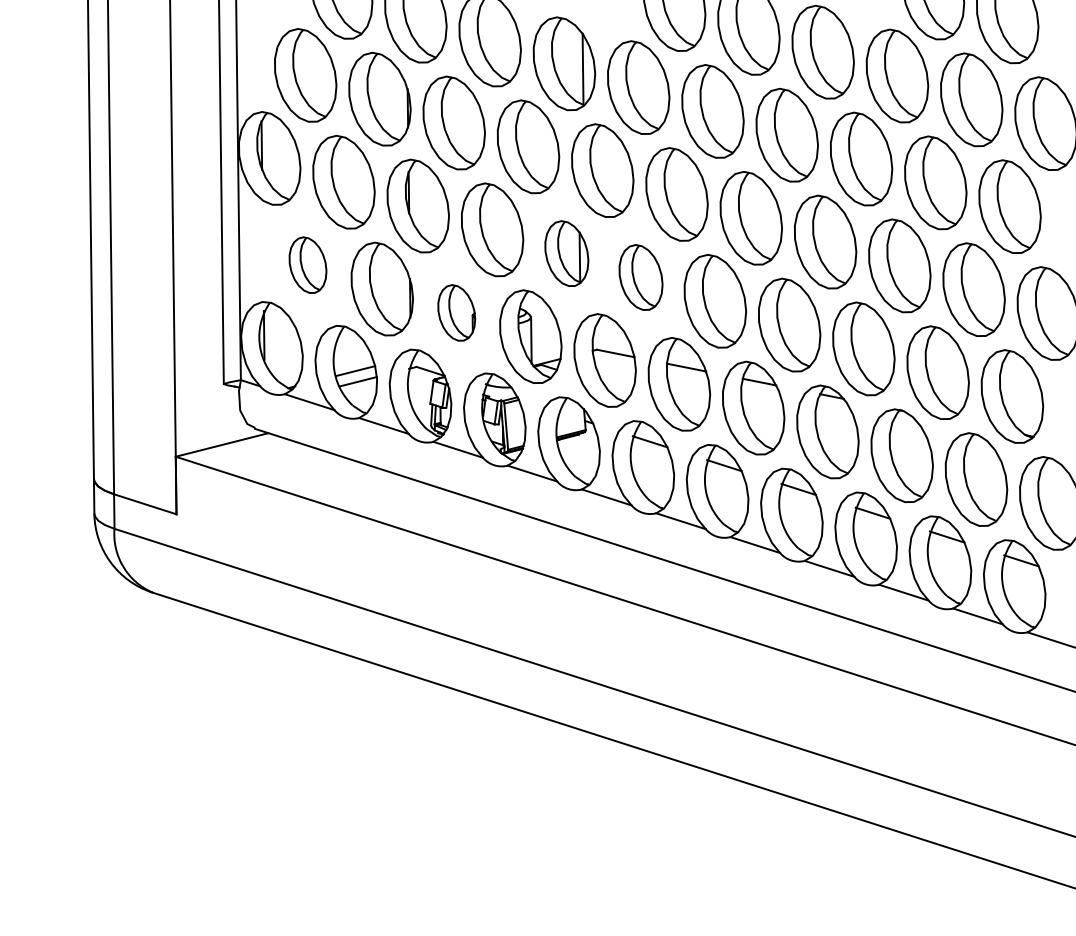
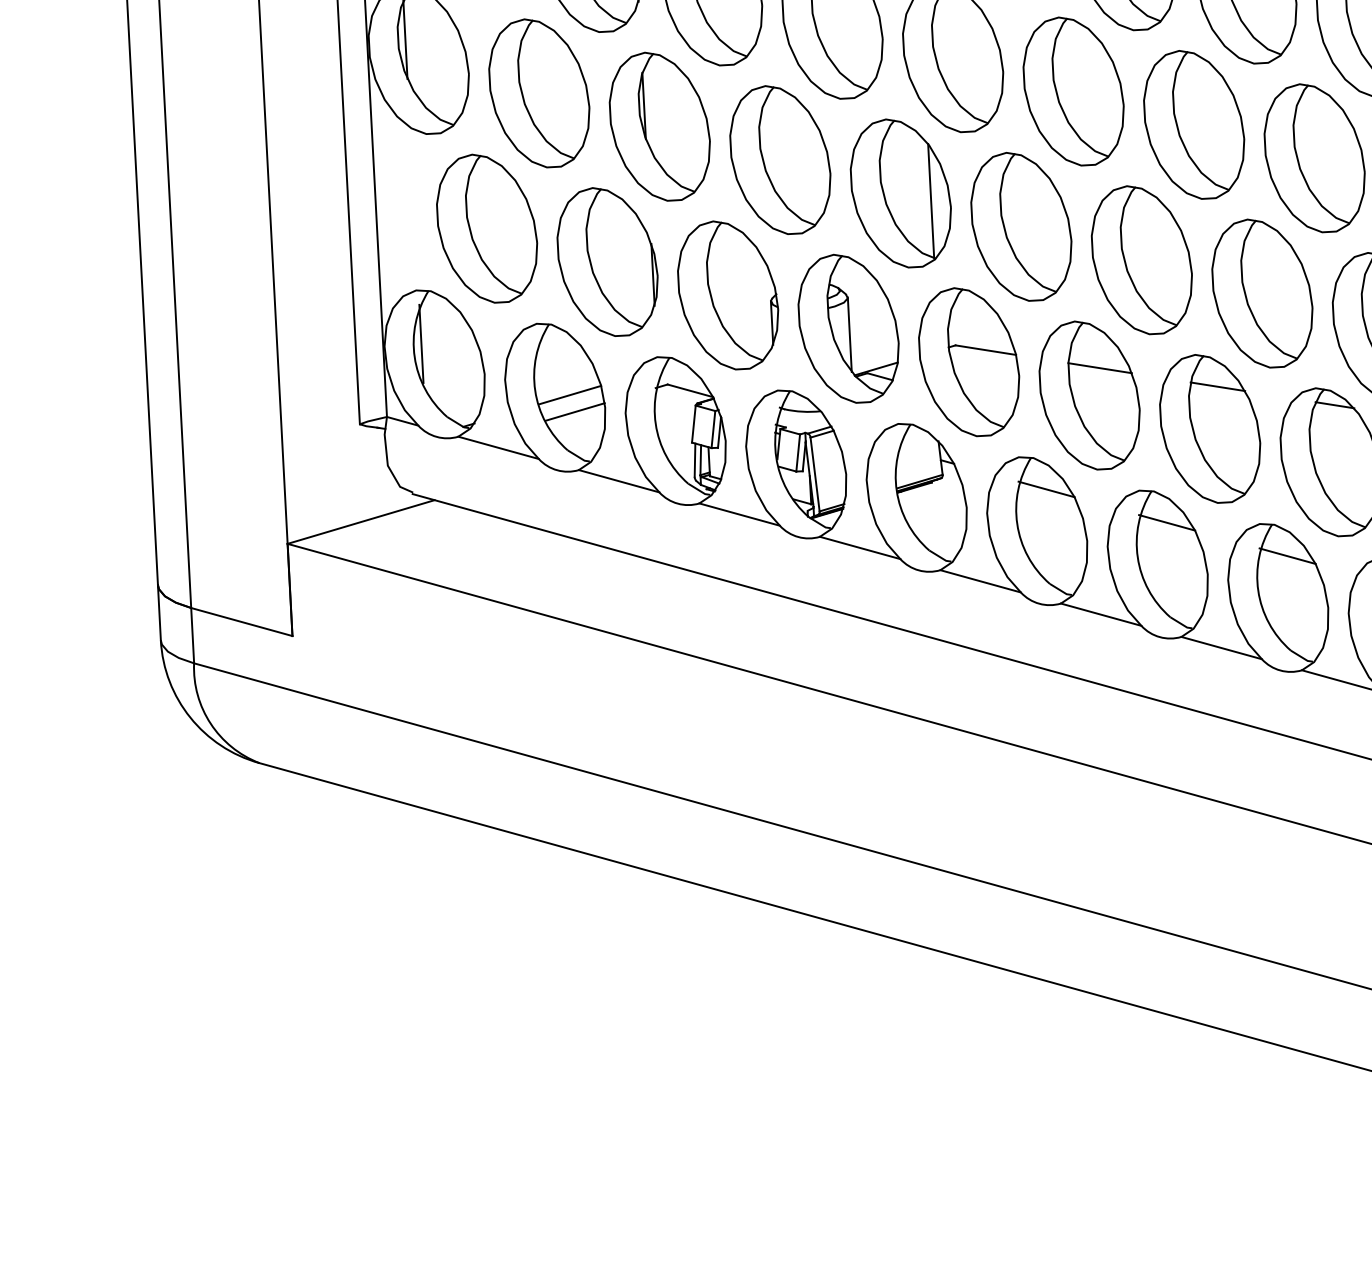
part: (566, 253) -> (900, 193), size x1.43
part: (307, 264) -> (486, 227), size x1.67
part: (640, 277) -> (1020, 226), size x1.43
part: (456, 312) -> (728, 294), size x1.67

